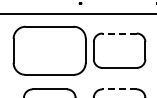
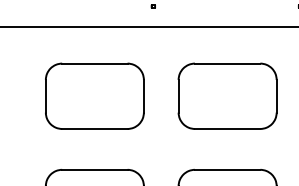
line: (119, 33) -> (227, 63), dashed -> solid
part: (49, 50) -> (94, 95), size x0.71
line: (119, 89) -> (227, 170), dashed -> solid

